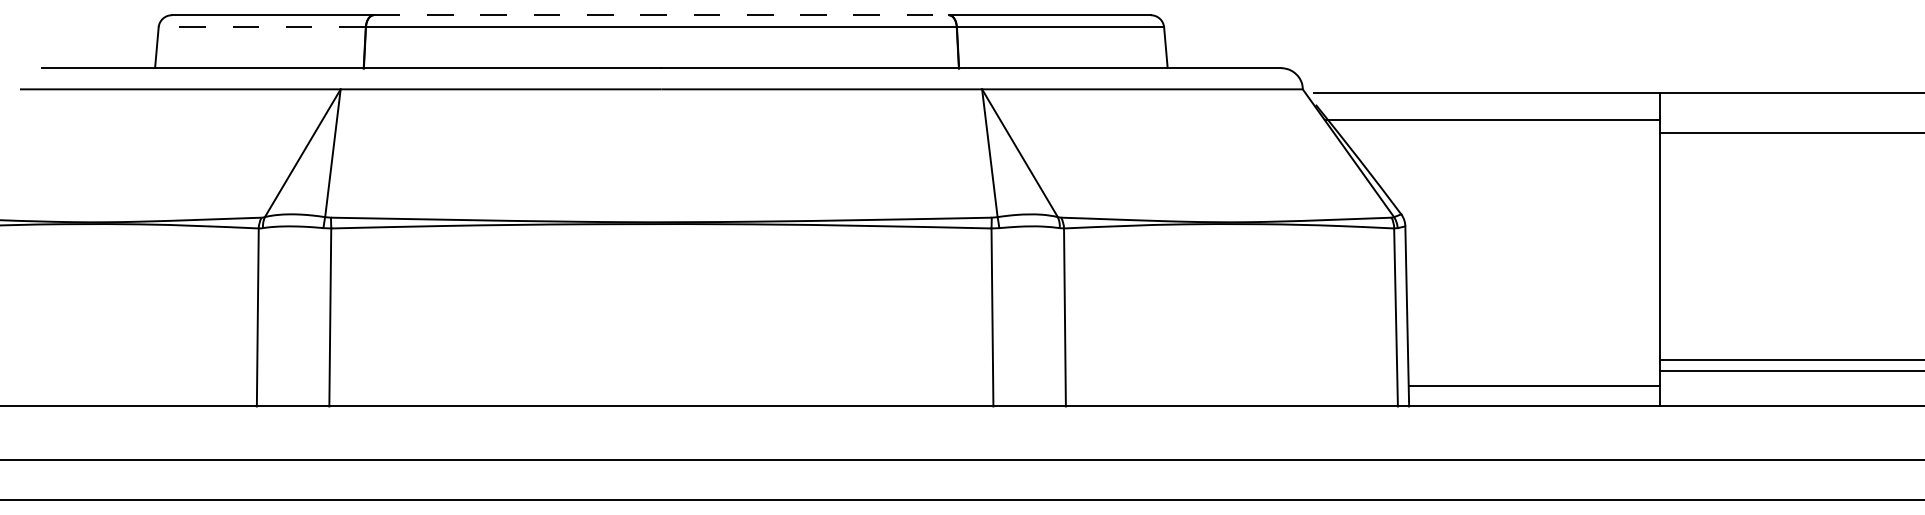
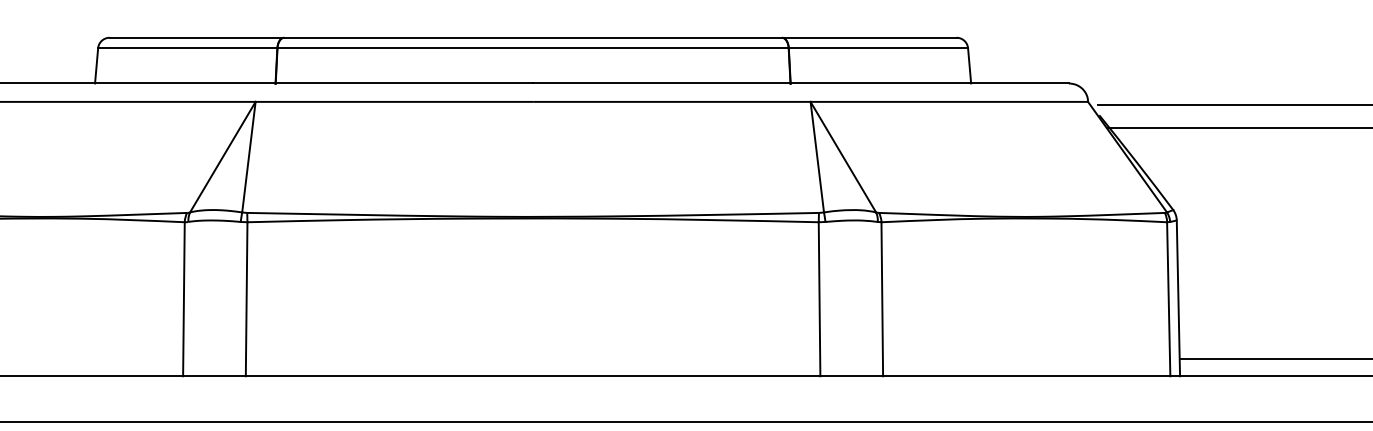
line: (661, 15) -> (533, 37), dashed -> solid
line: (262, 27) -> (187, 48), dashed -> solid

